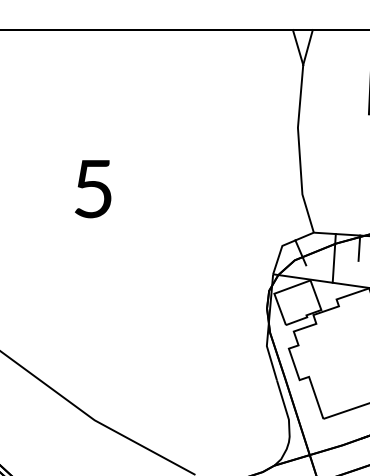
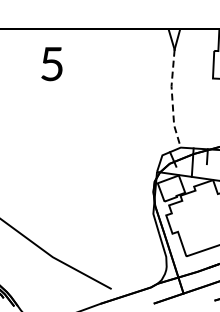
line: (299, 151) -> (172, 100), solid -> dashed
text: (92, 189) -> (51, 64), moved

